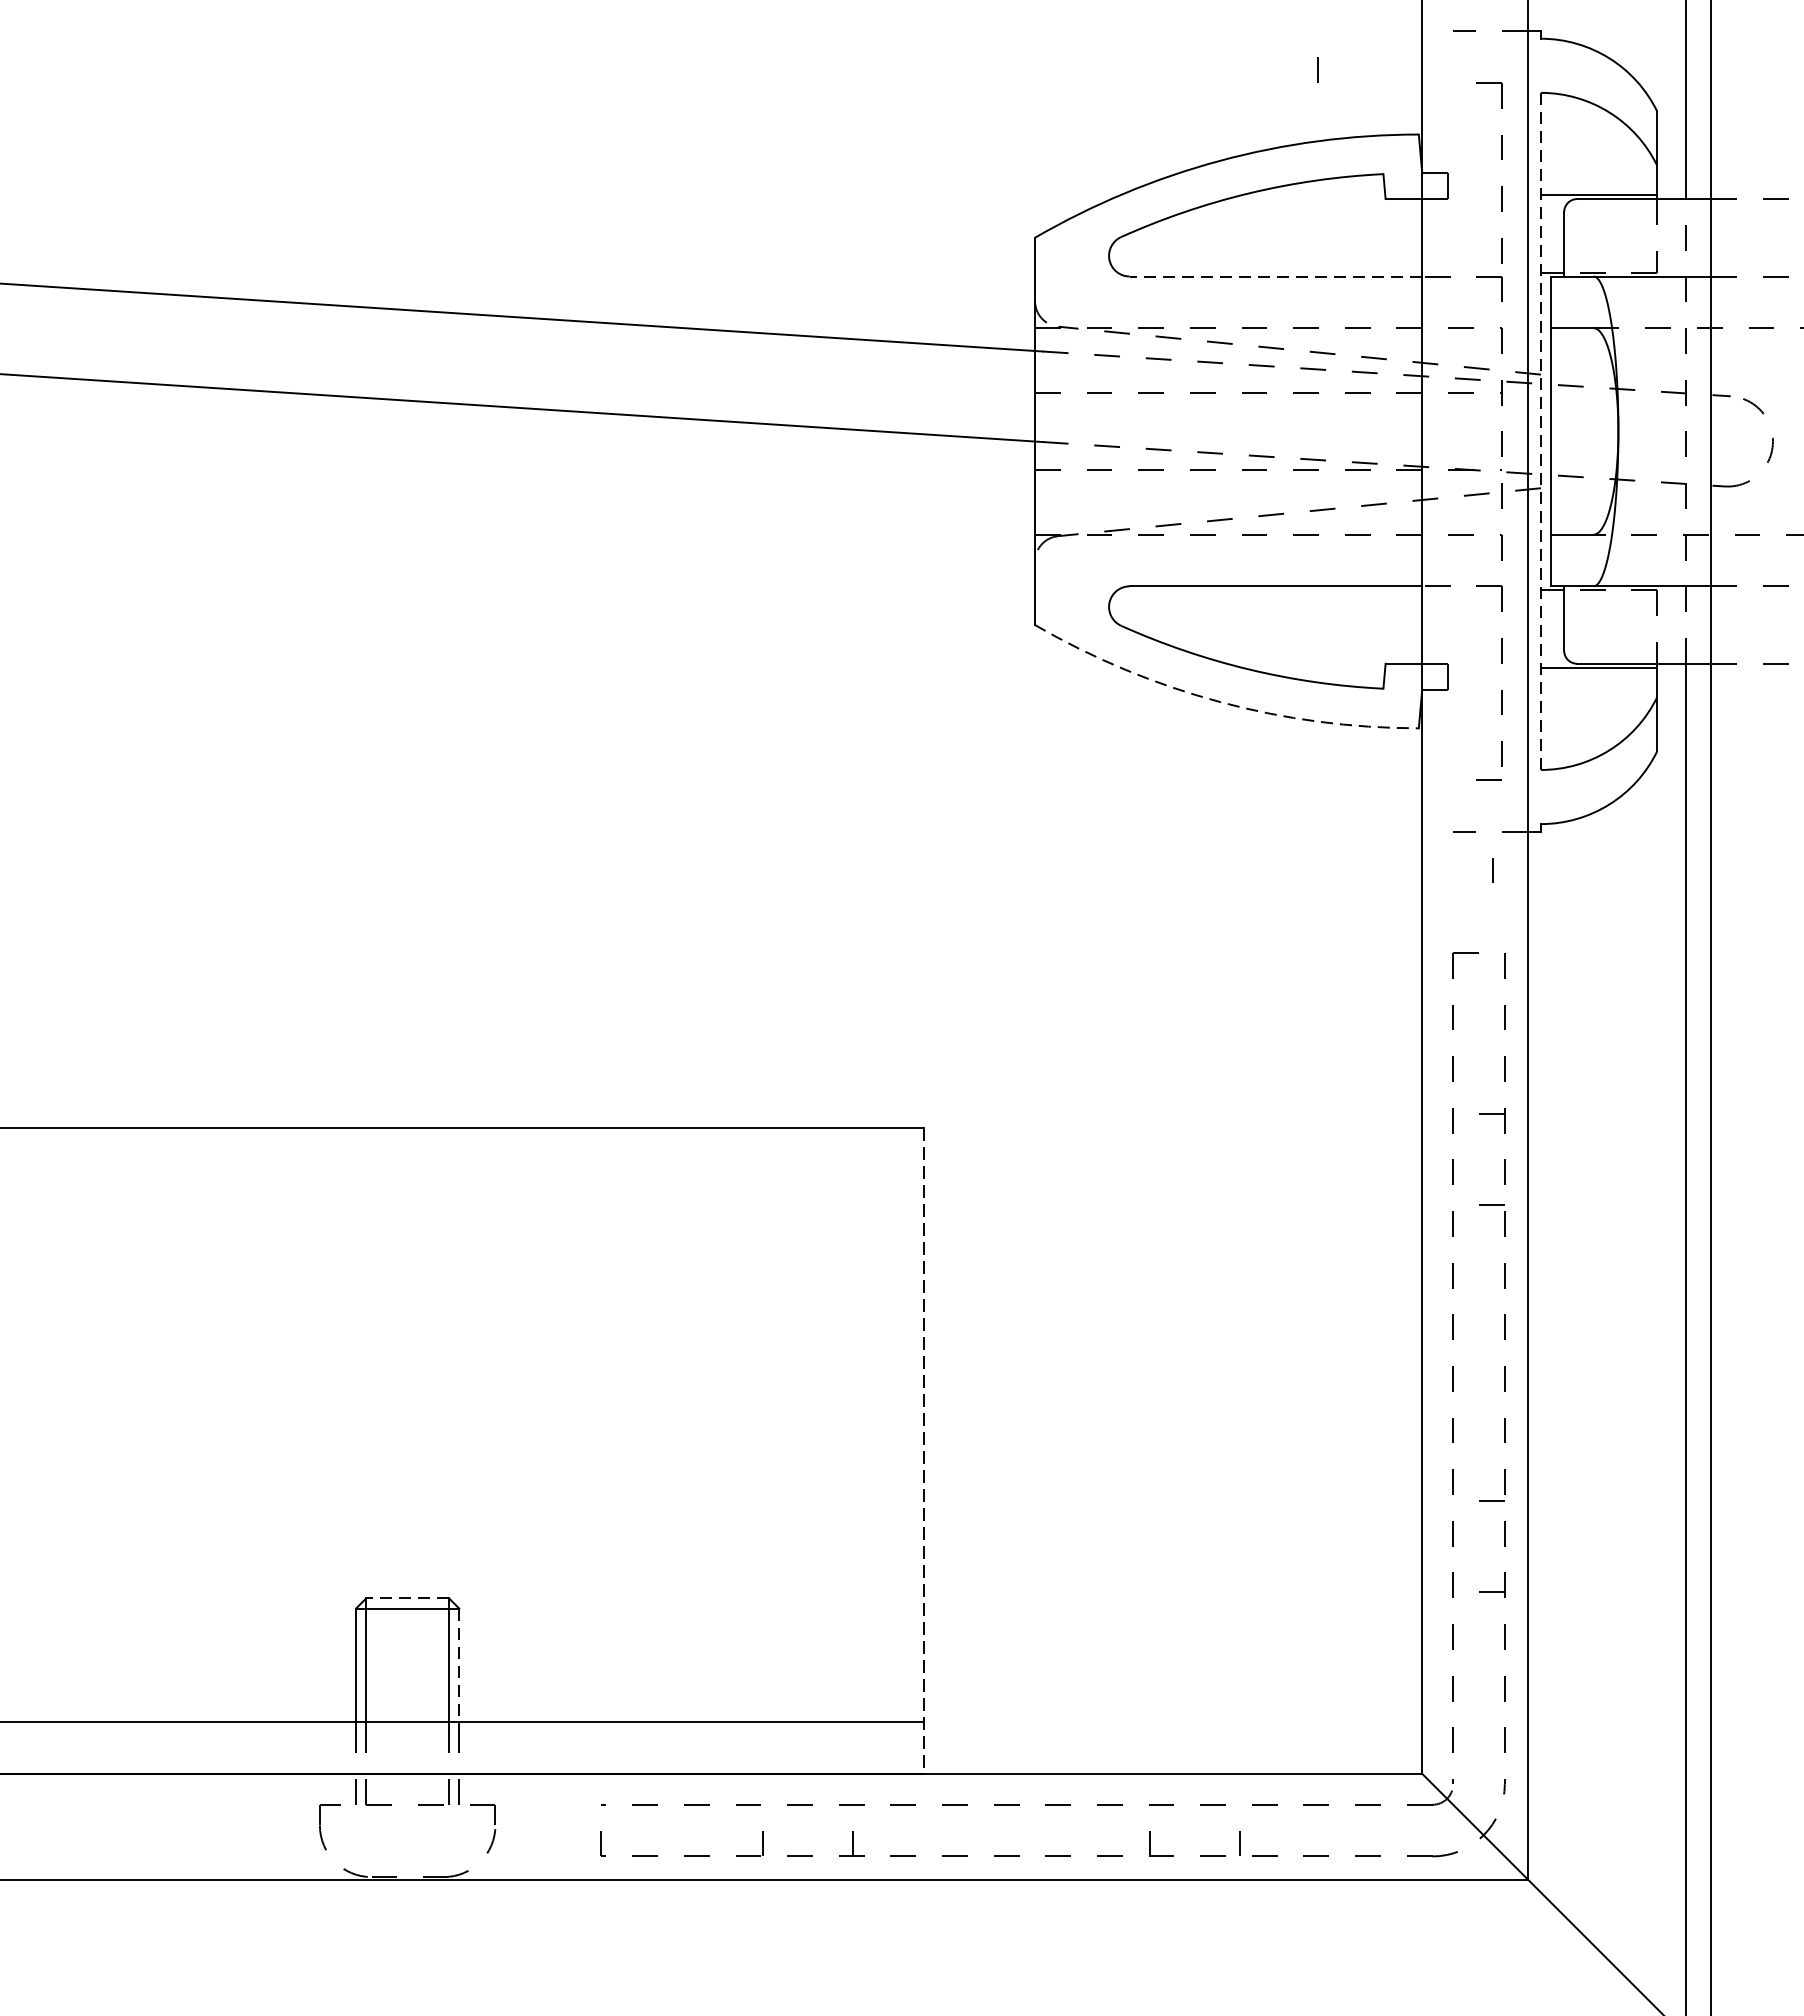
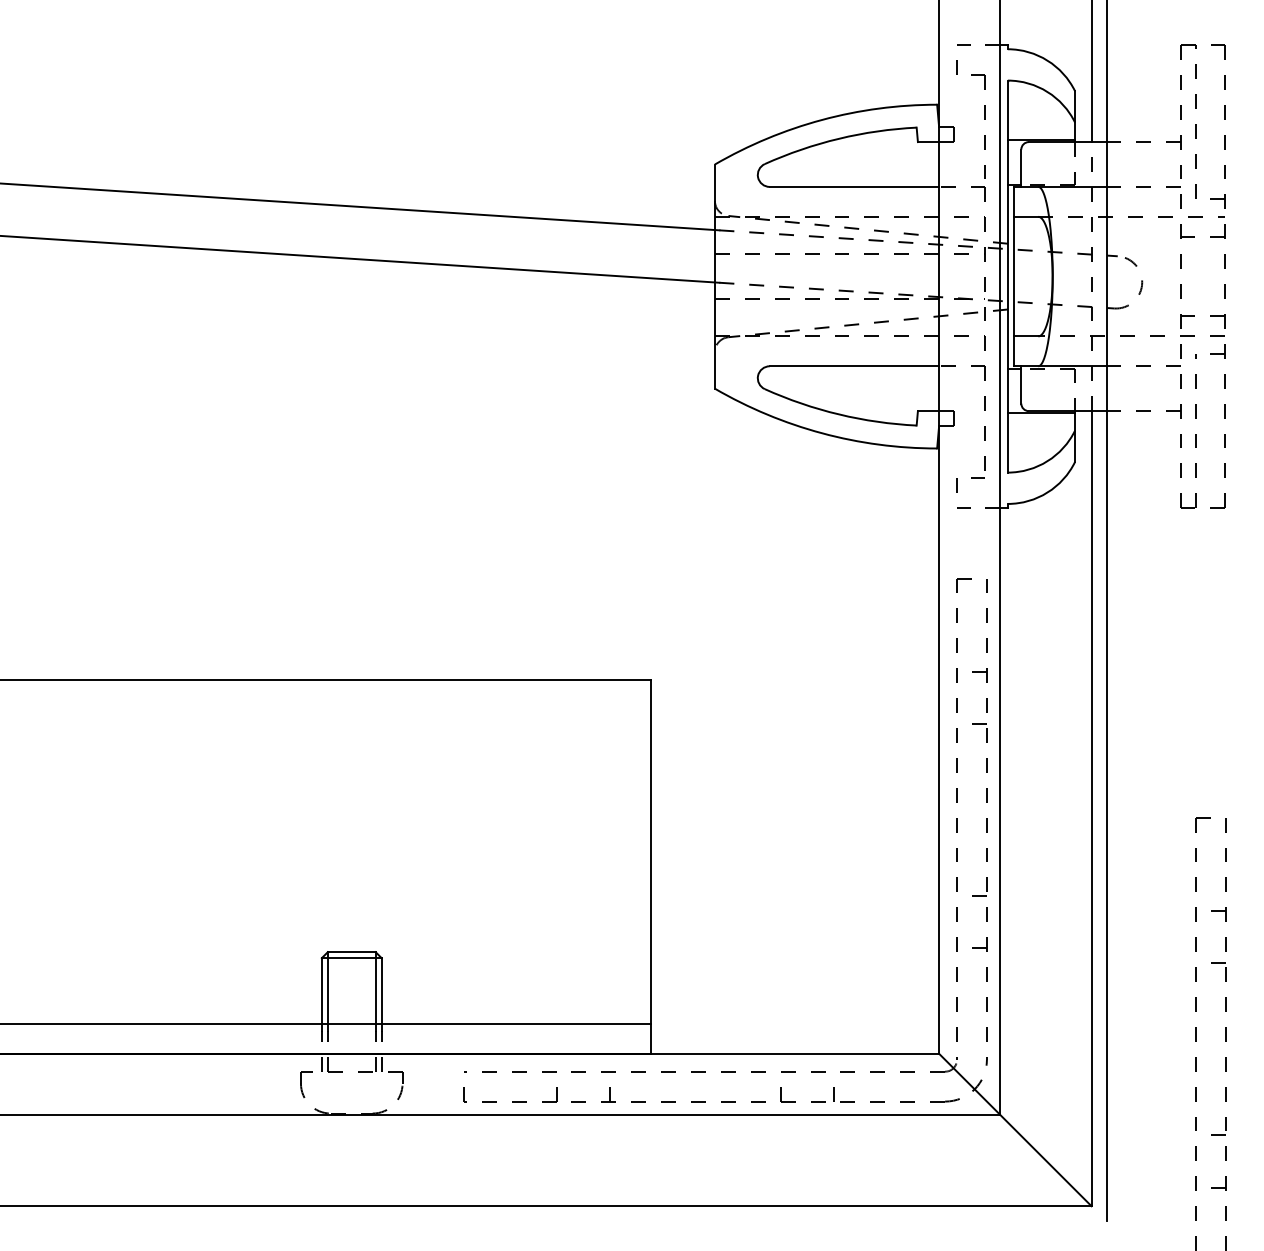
line: (1317, 70) -> (956, 67), moved
line: (1276, 275) -> (854, 186), dashed -> solid
line: (1540, 432) -> (1007, 277), dashed -> solid
arc: (1220, 702) -> (822, 433), dashed -> solid
line: (1491, 869) -> (956, 485), moved
line: (923, 1450) -> (650, 866), dashed -> solid
line: (407, 1598) -> (351, 952), dashed -> solid
line: (459, 1671) -> (381, 994), dashed -> solid

